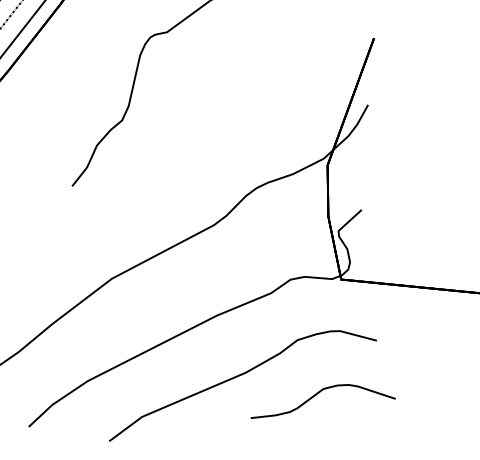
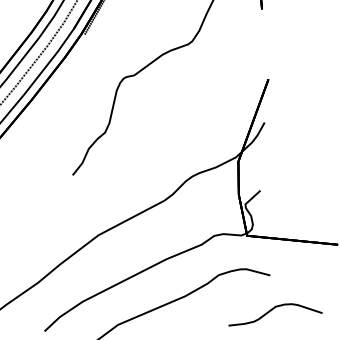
curve: (318, 394) -> (272, 310), moved

